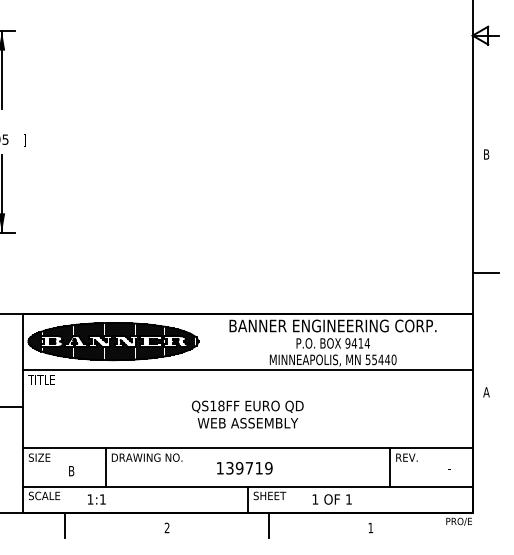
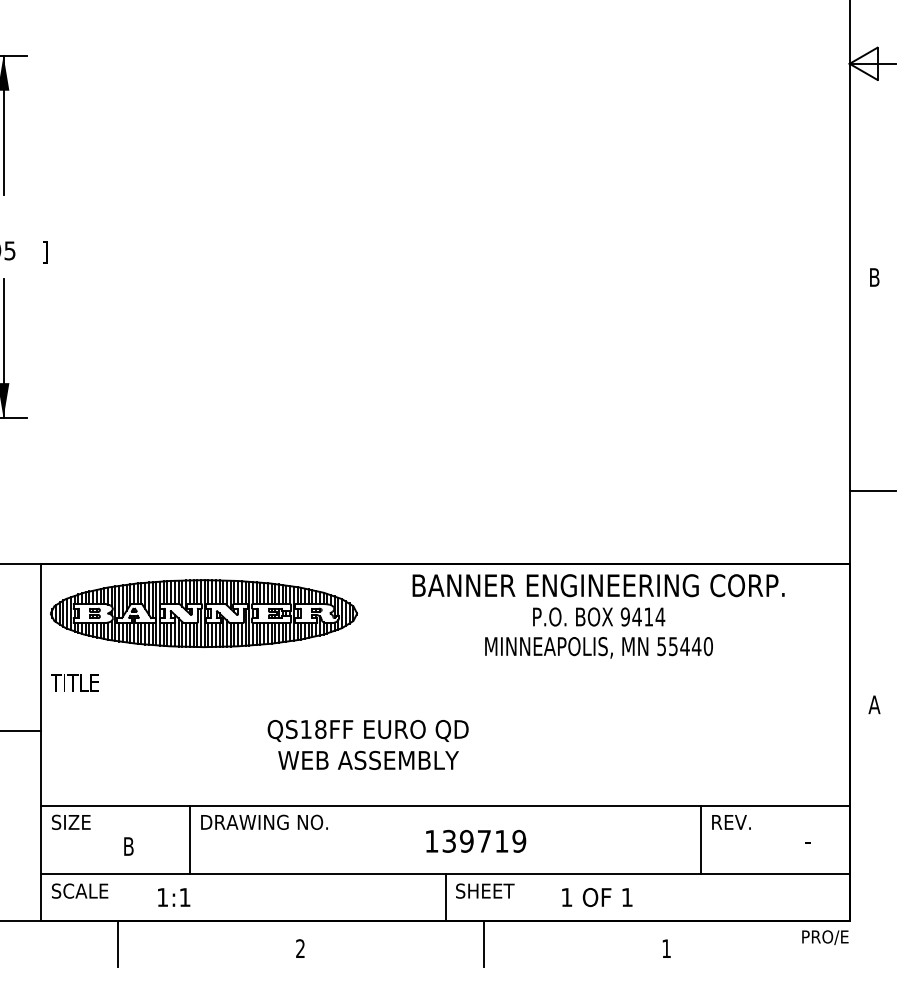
line: (247, 369) -> (444, 663), removed
text: (247, 414) -> (367, 744), moved
text: (244, 467) -> (475, 839), moved

